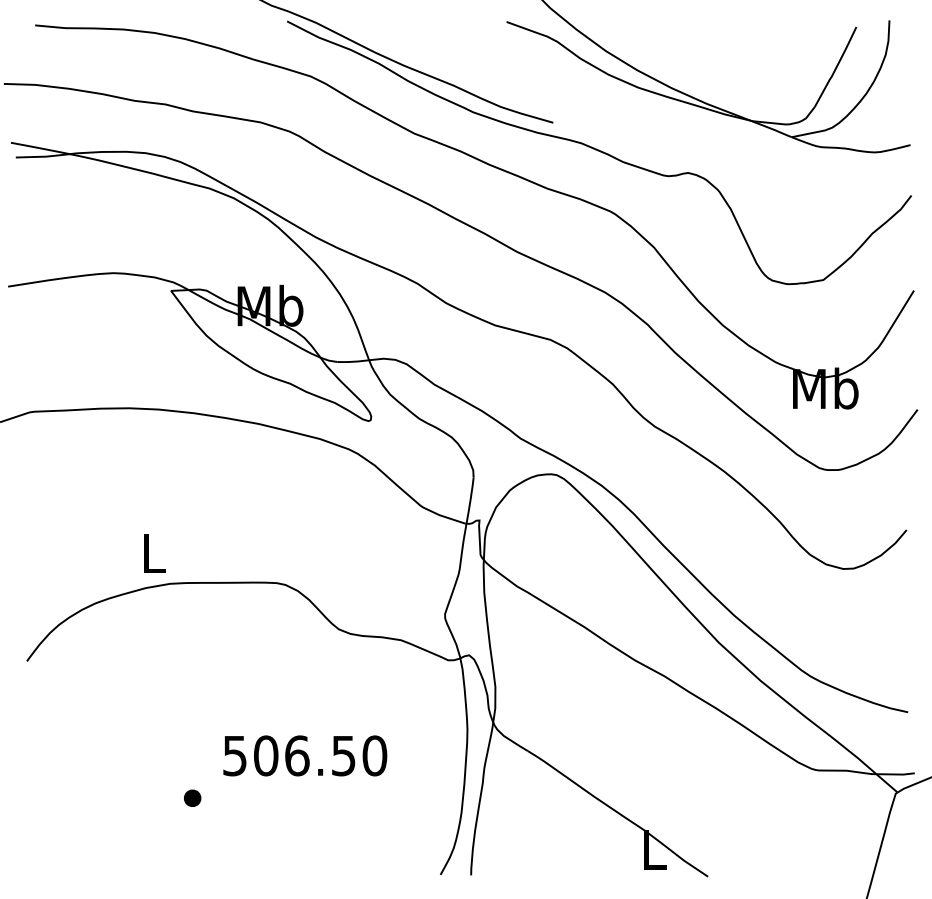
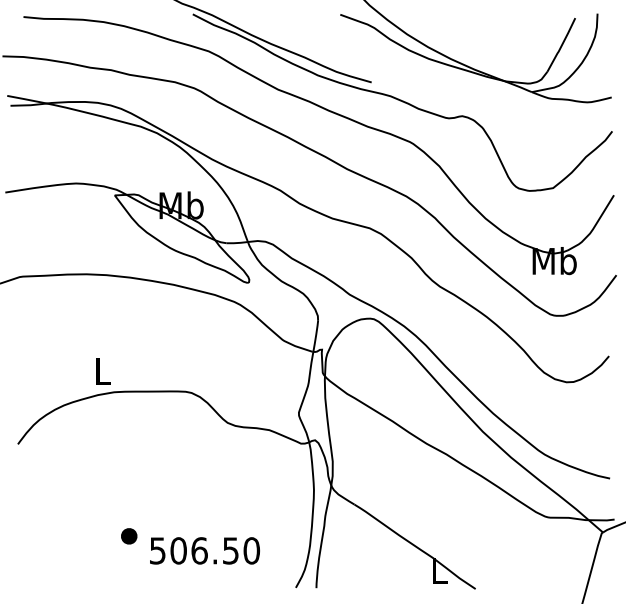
text: (304, 755) -> (204, 550), moved
part: (192, 798) -> (129, 536), size x1.4

